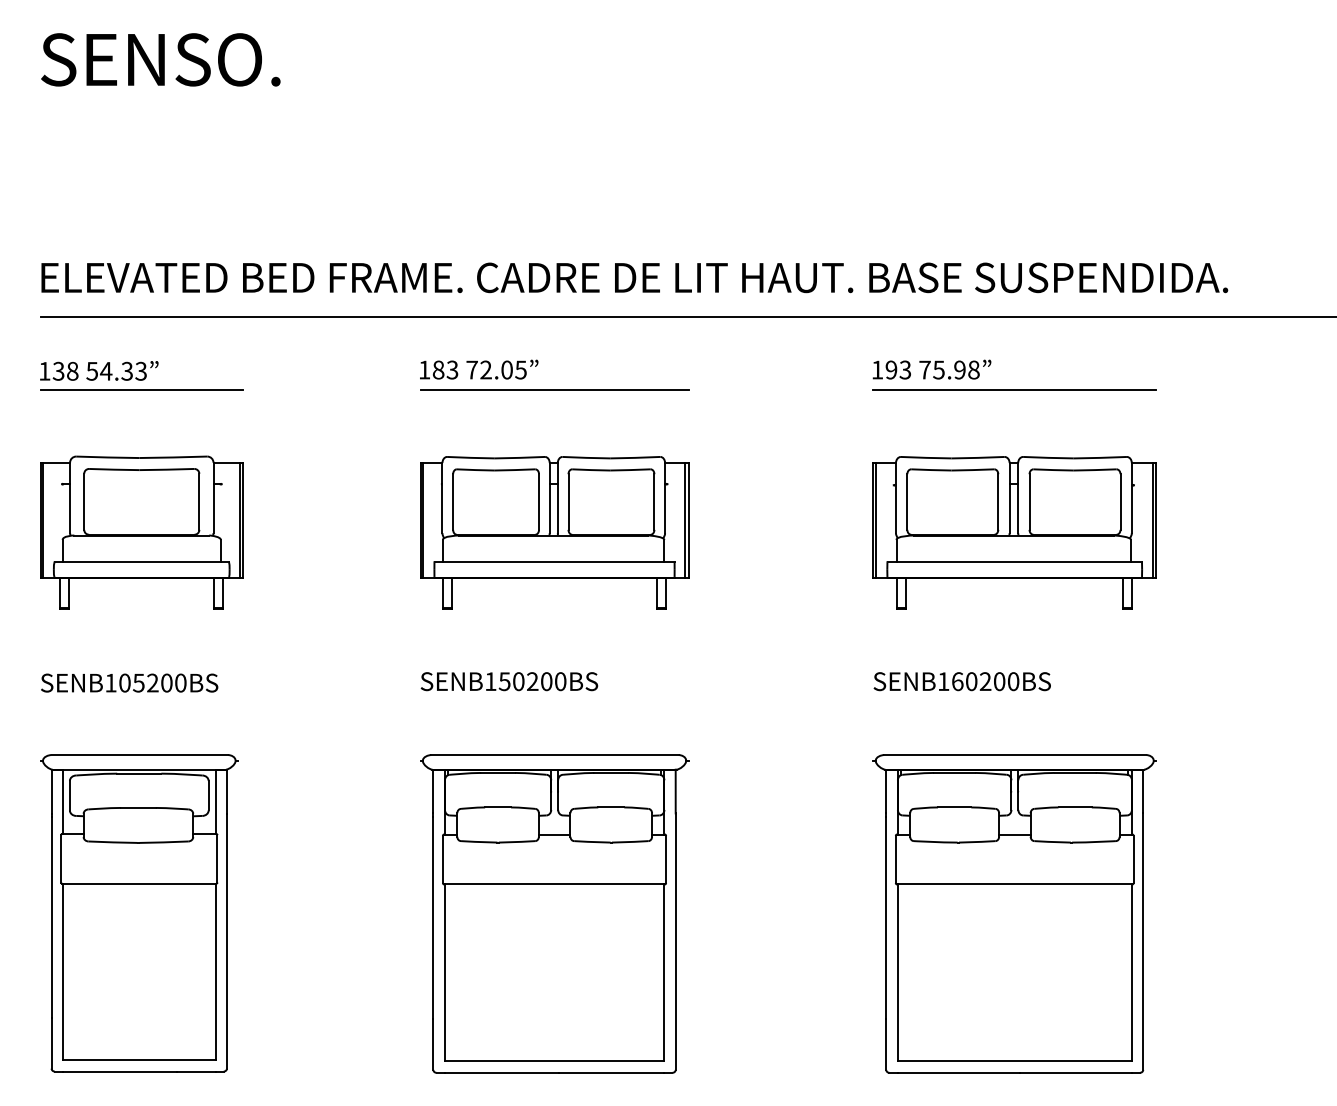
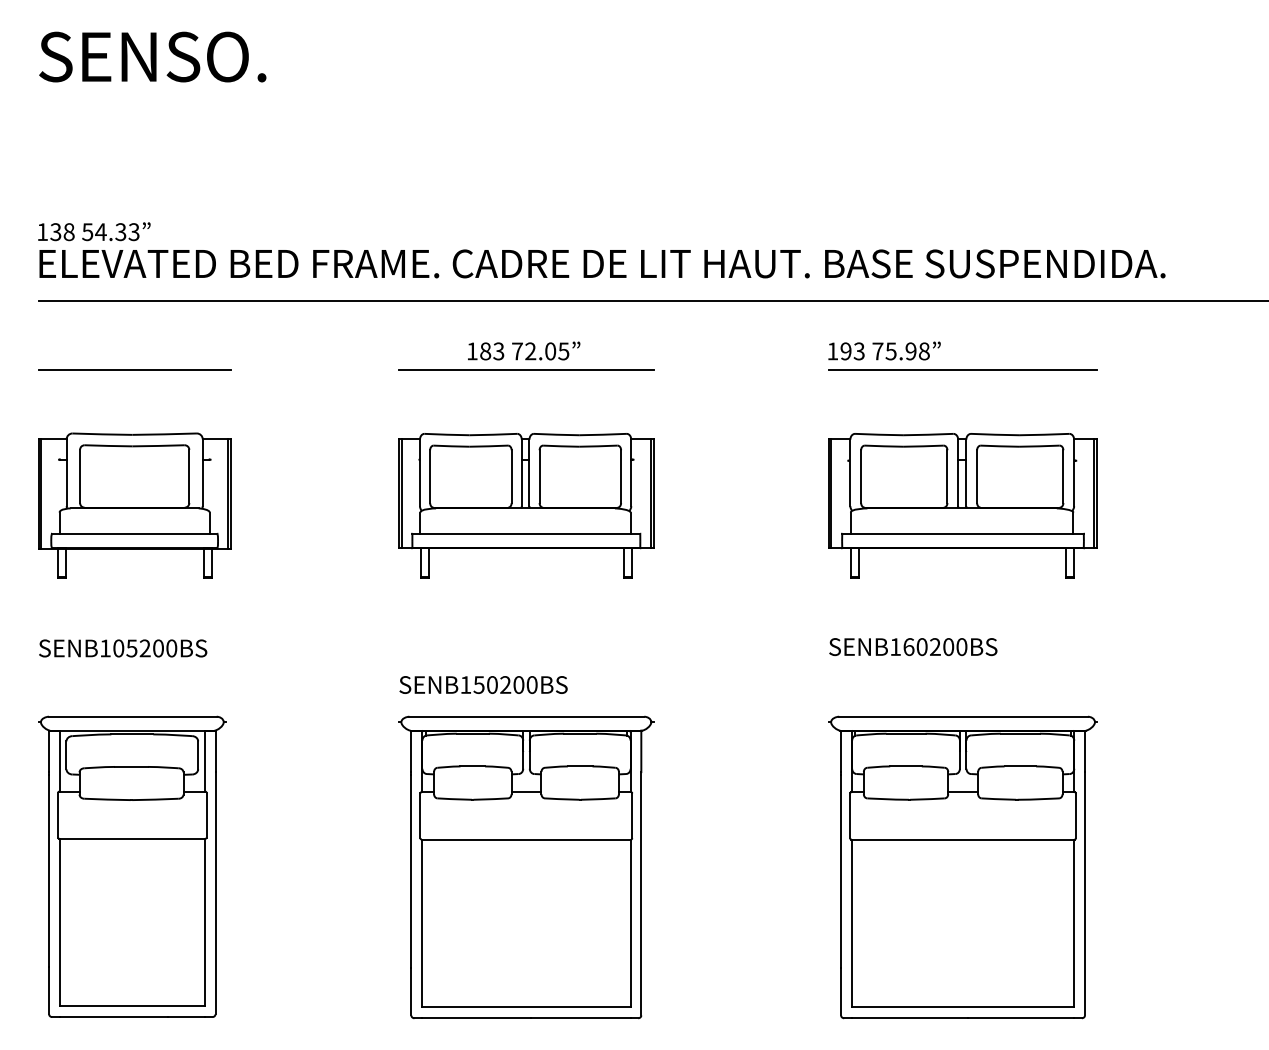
text: (479, 369) -> (524, 350), moved
text: (99, 370) -> (94, 231), moved
text: (509, 681) -> (483, 684), moved

